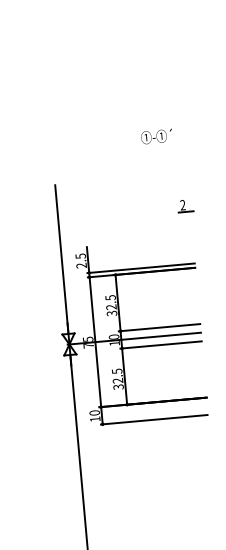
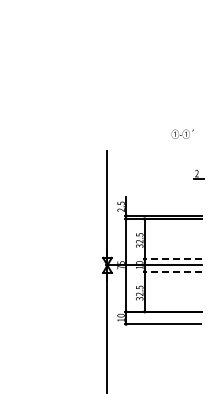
text: (156, 135) -> (182, 133), moved
line: (159, 328) -> (172, 259), solid -> dashed
line: (160, 344) -> (172, 271), solid -> dashed

